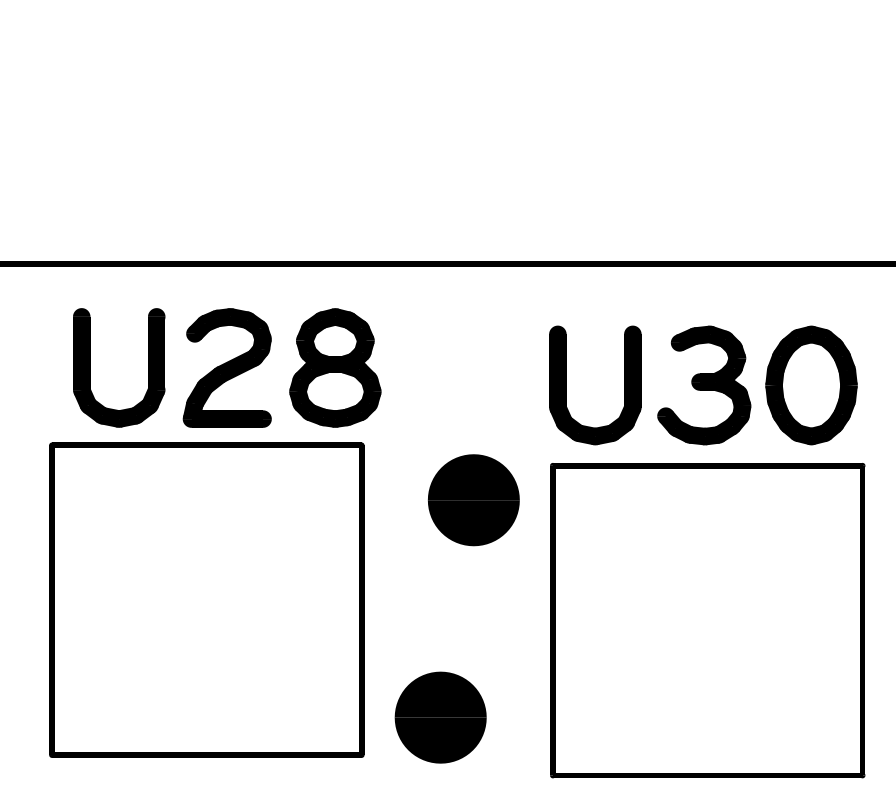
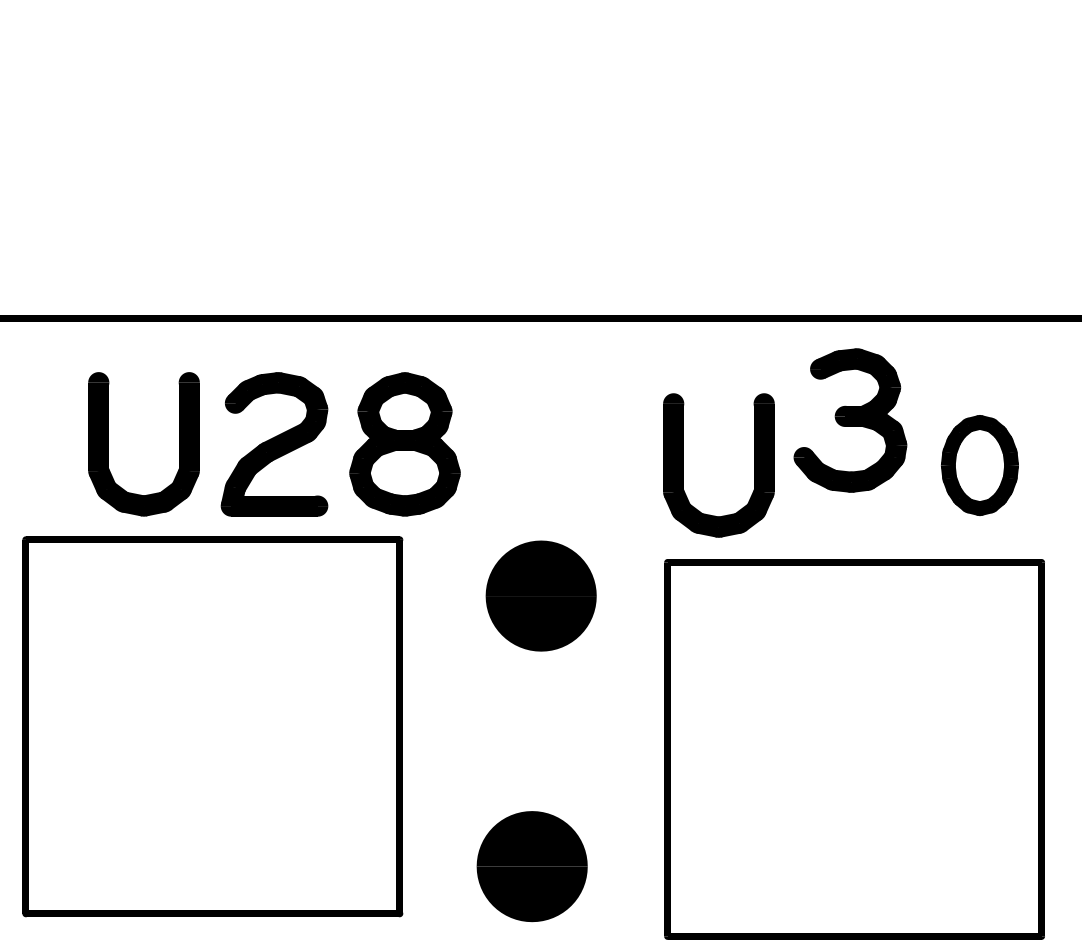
part: (704, 385) -> (850, 420), moved
part: (811, 385) -> (979, 465), size x0.7
part: (473, 499) -> (540, 595), moved
part: (206, 599) -> (212, 726), moved

